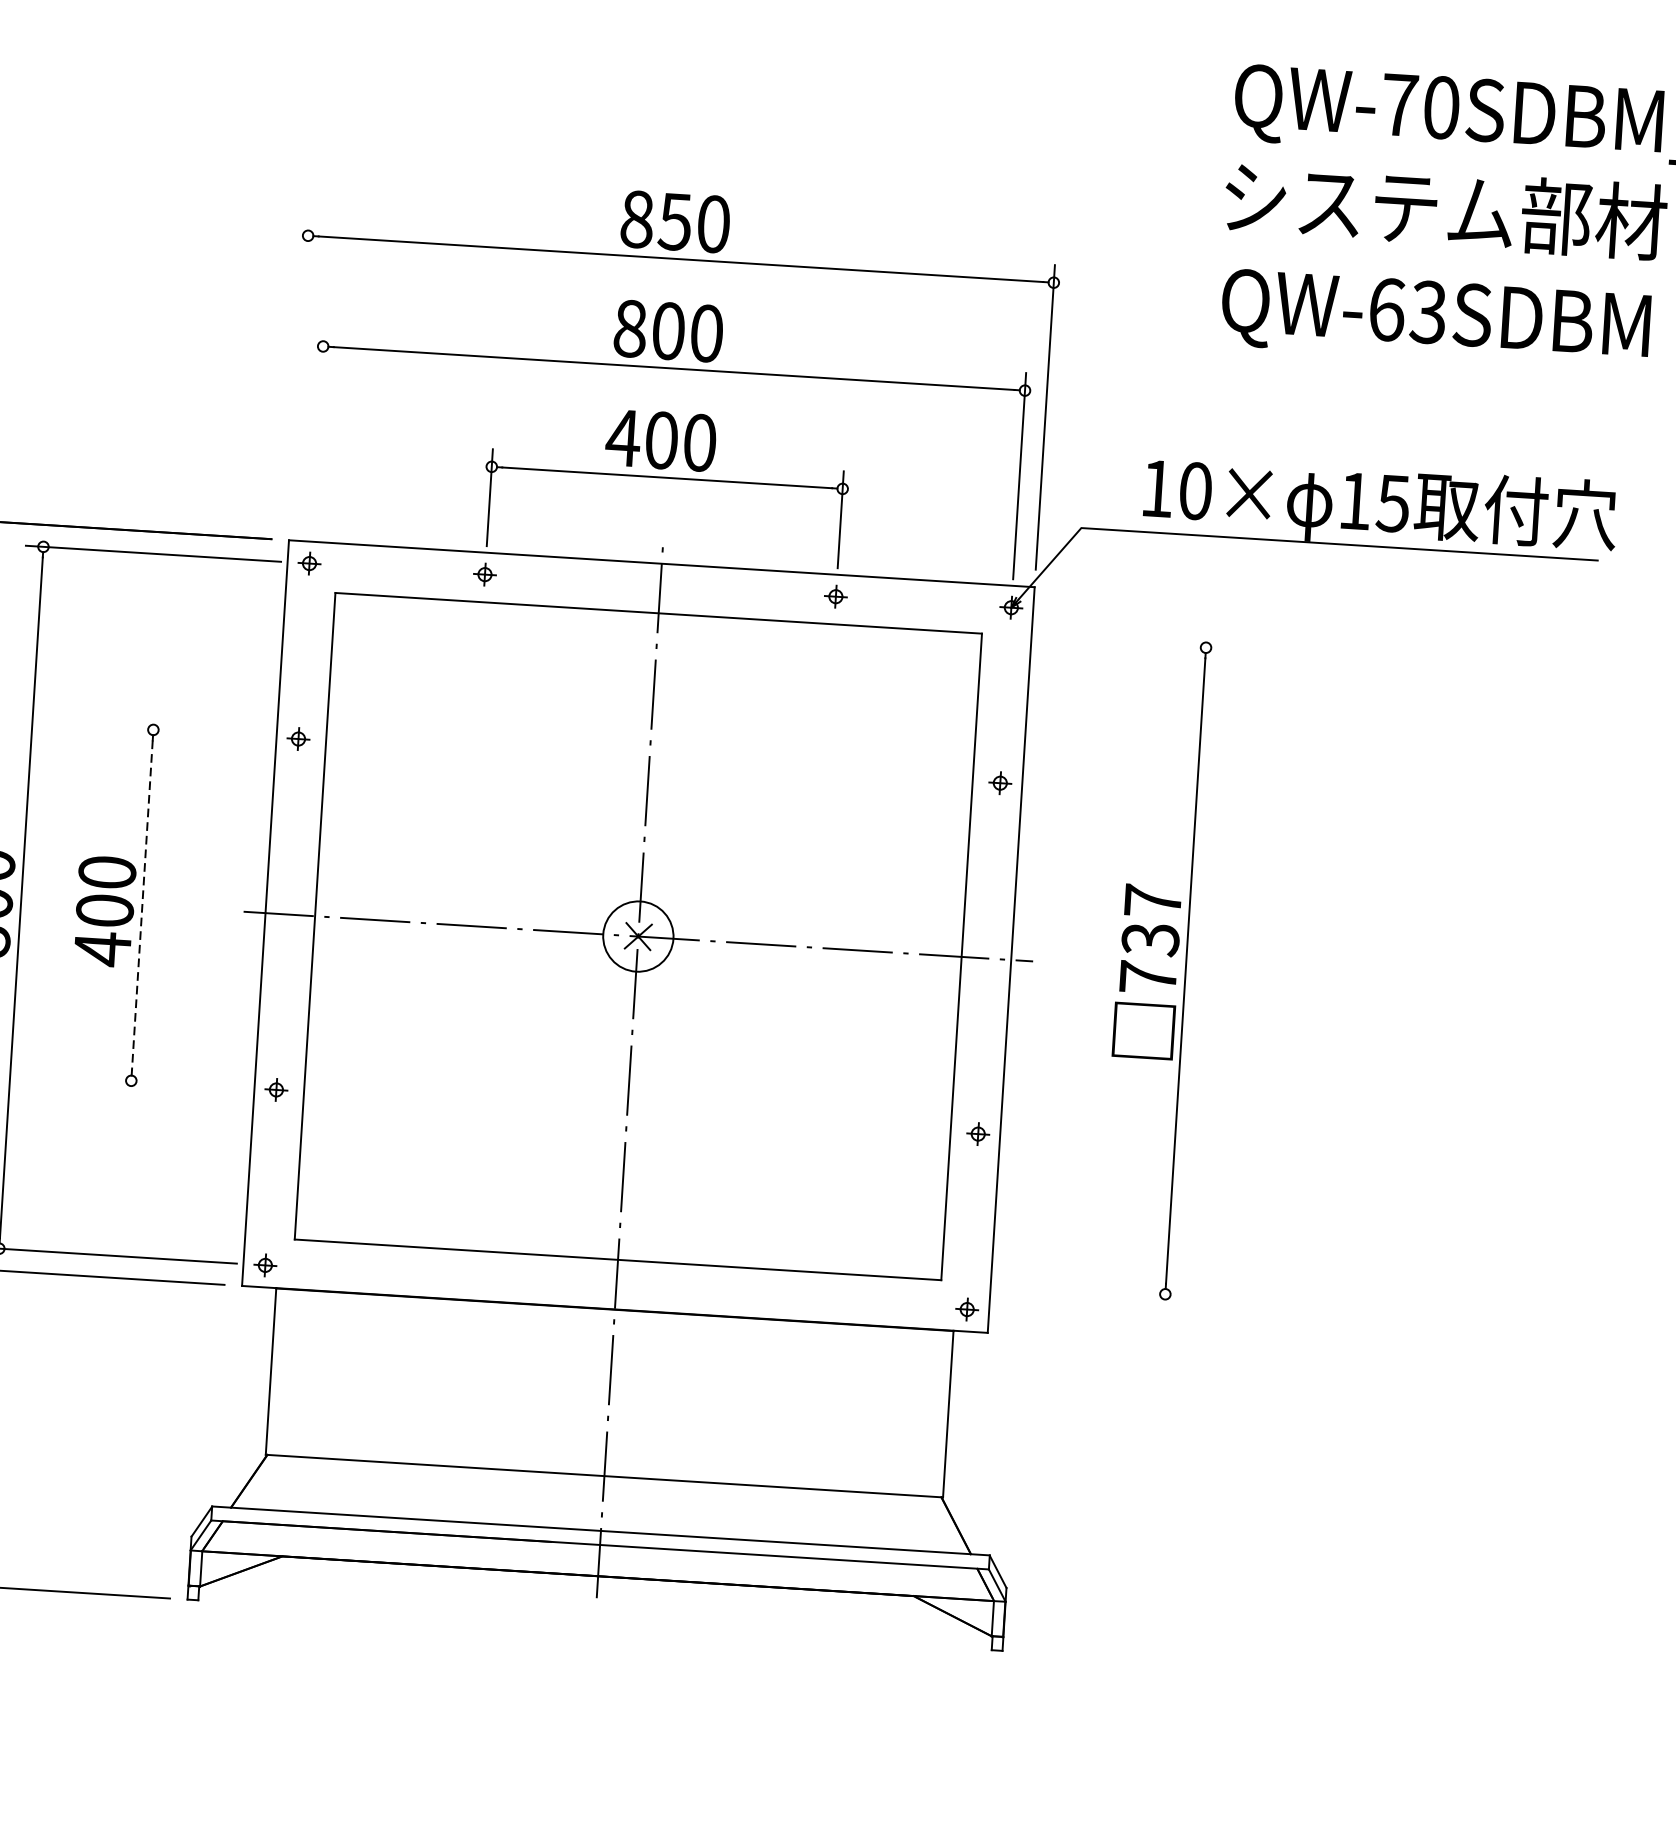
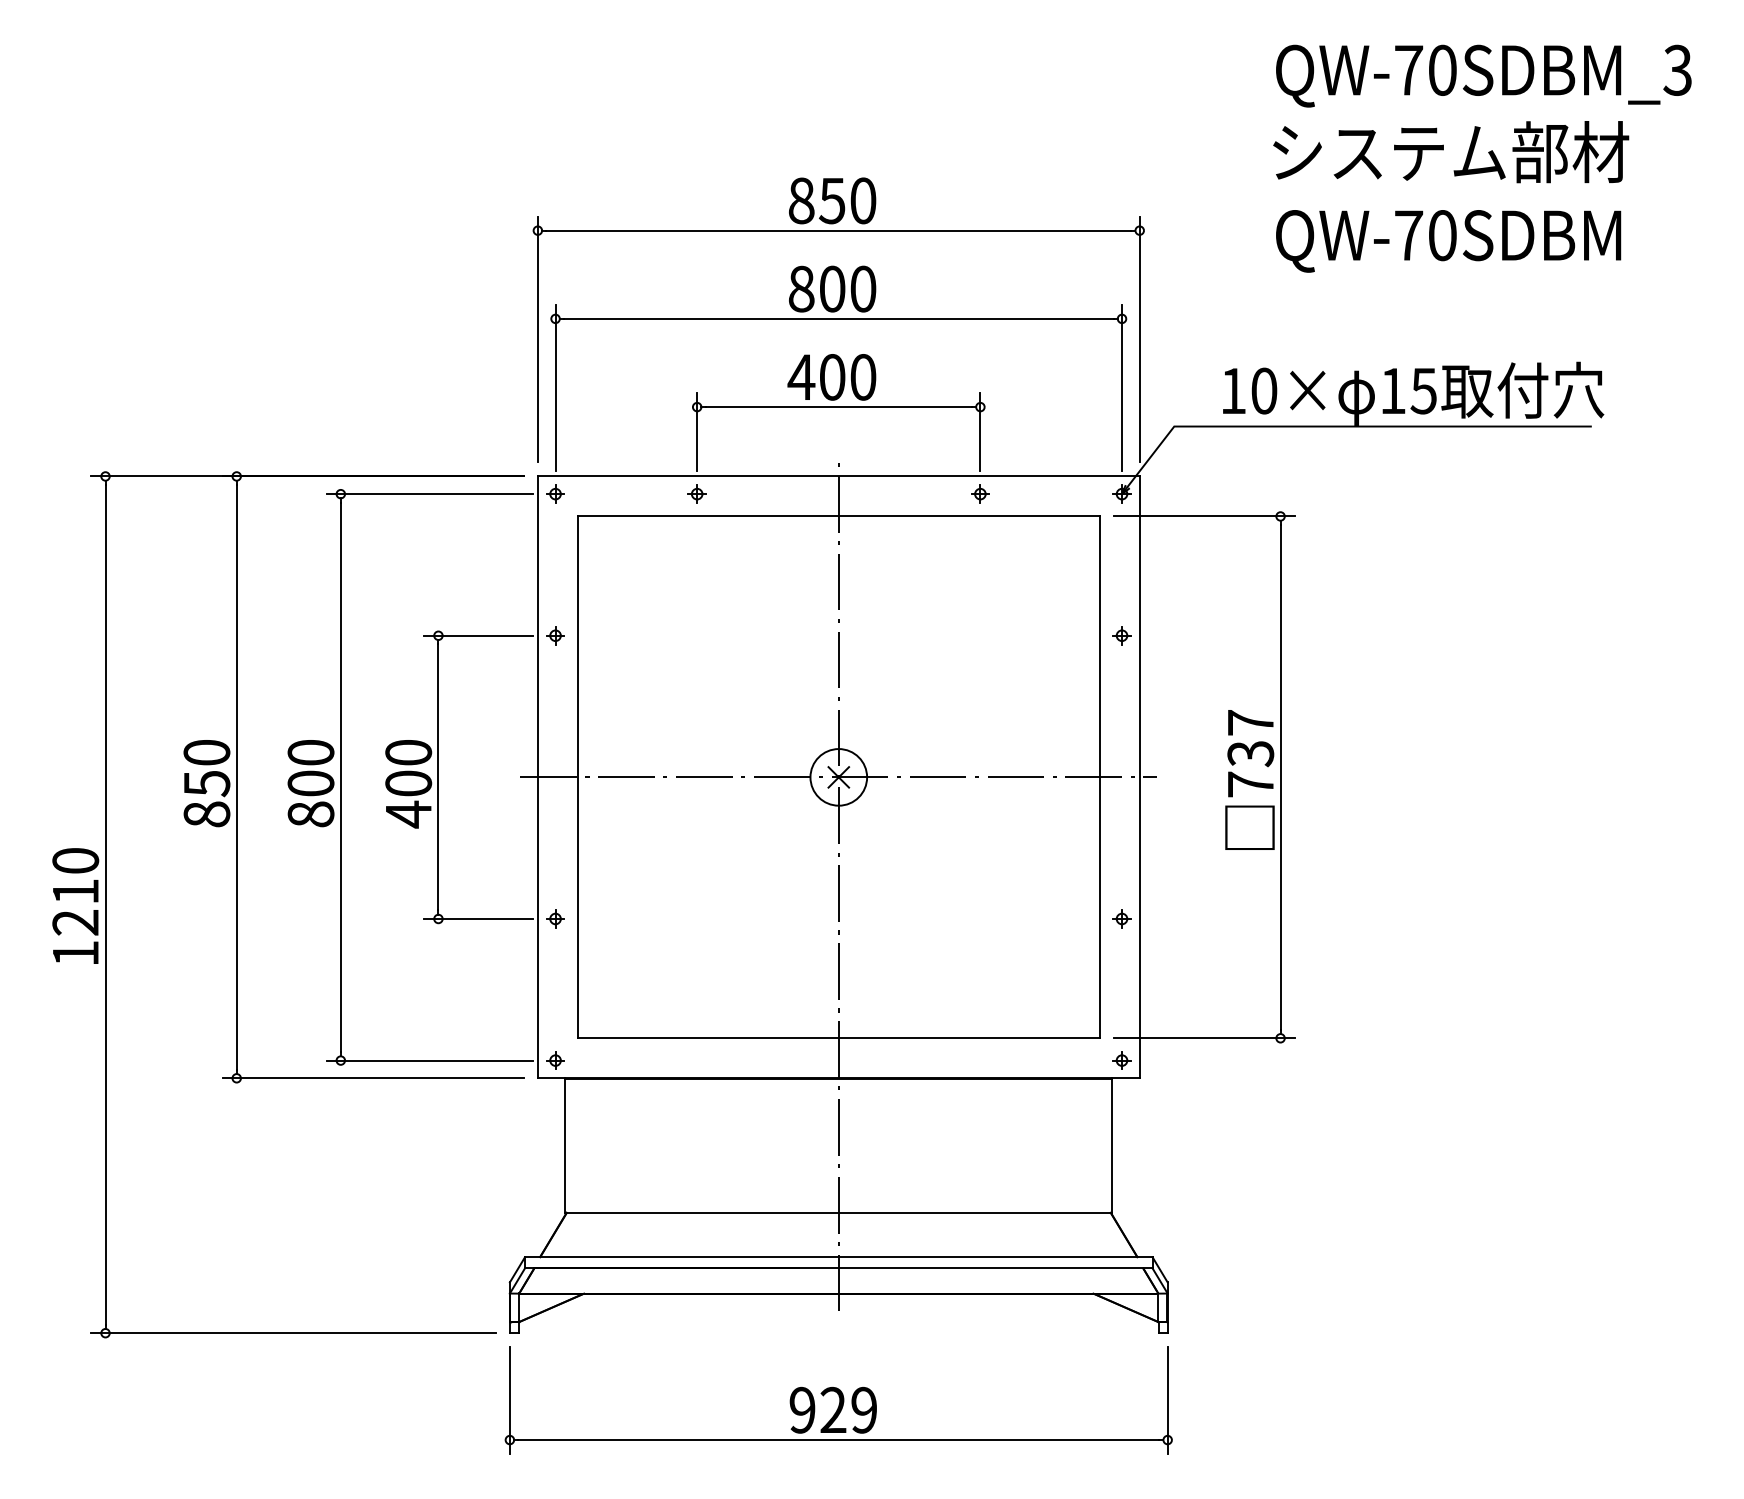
text: (1407, 310) -> (1425, 235), QW-63SDBM -> QW-70SDBM
line: (299, 370) -> (537, 339), added
line: (317, 431) -> (555, 387), added
line: (1110, 641) -> (1203, 516), added
line: (203, 732) -> (478, 635), added
line: (142, 905) -> (438, 777), dashed -> solid
line: (180, 1083) -> (478, 918), added
line: (1069, 1288) -> (1203, 1038), added
part: (589, 1708) -> (838, 1400), added

